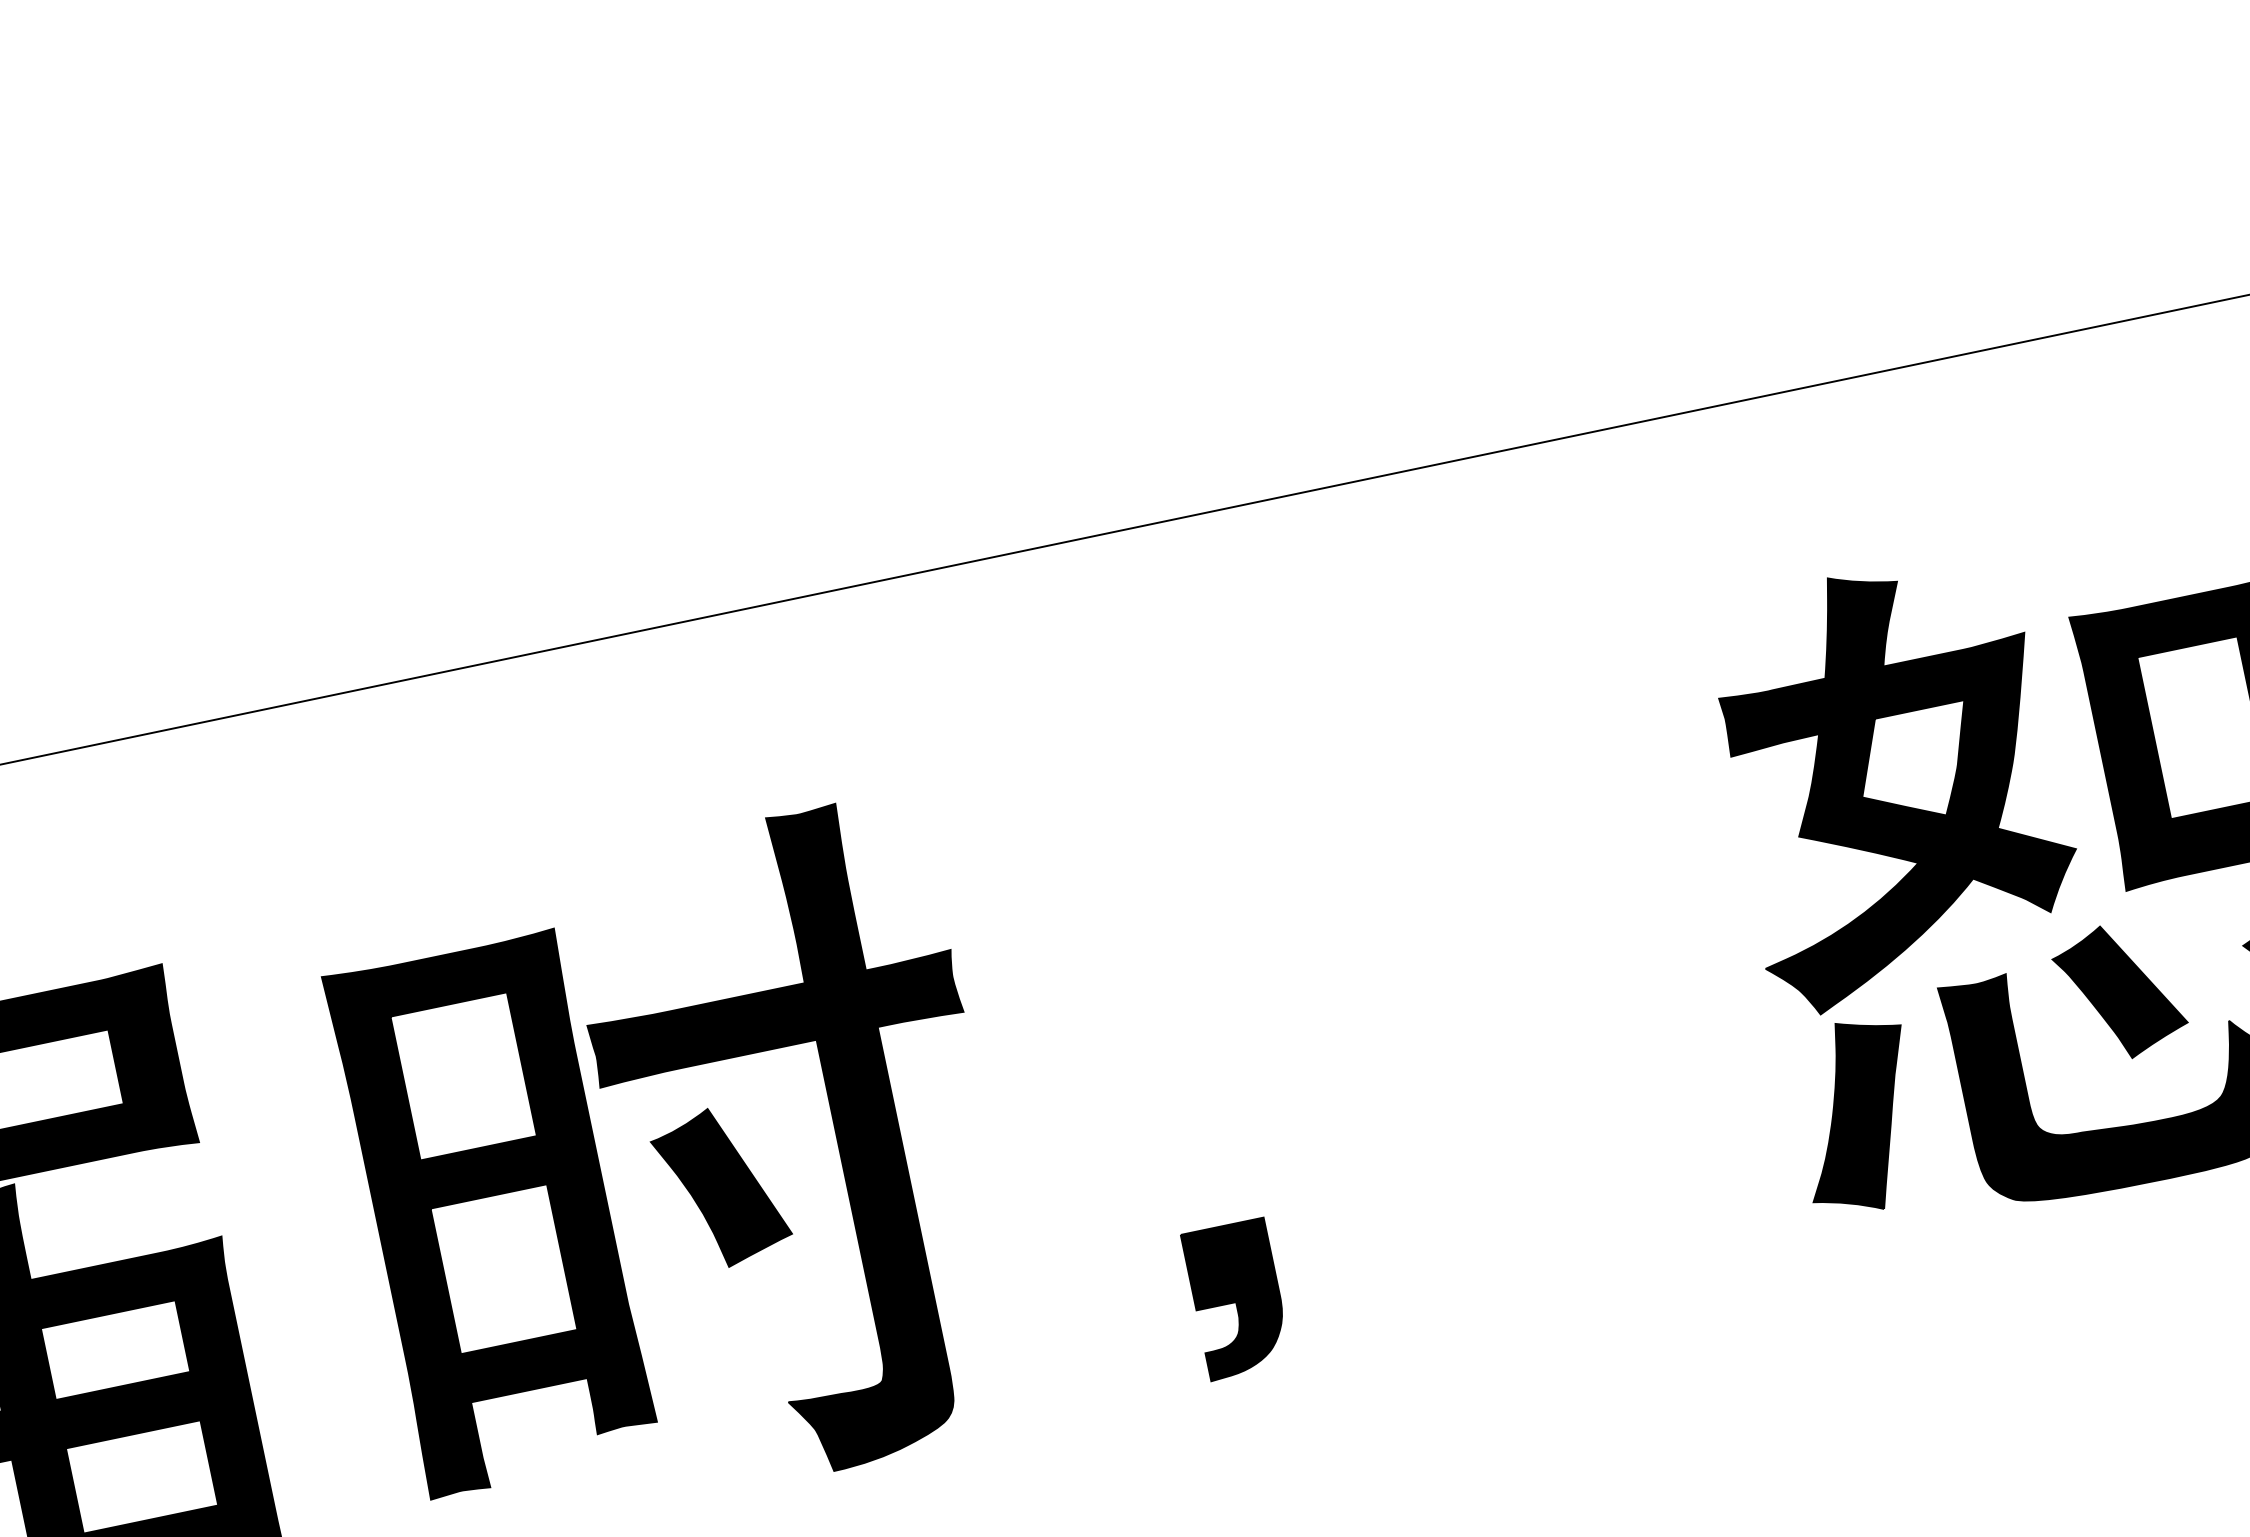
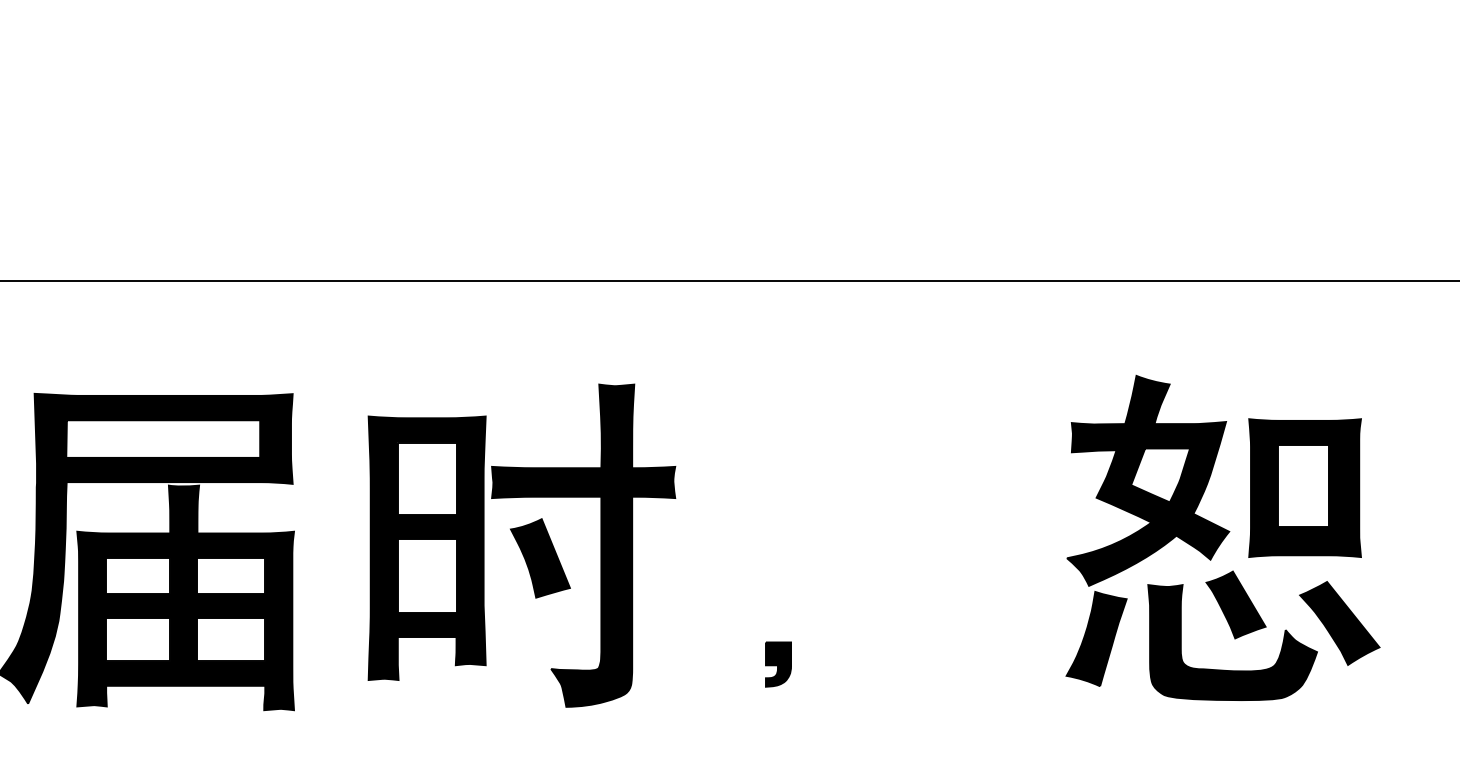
part: (1237, 1299) -> (778, 664), size x0.6

